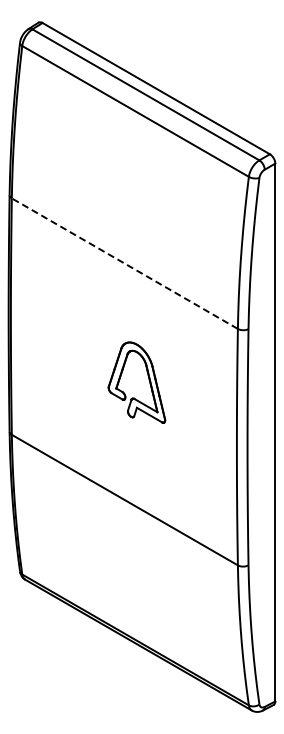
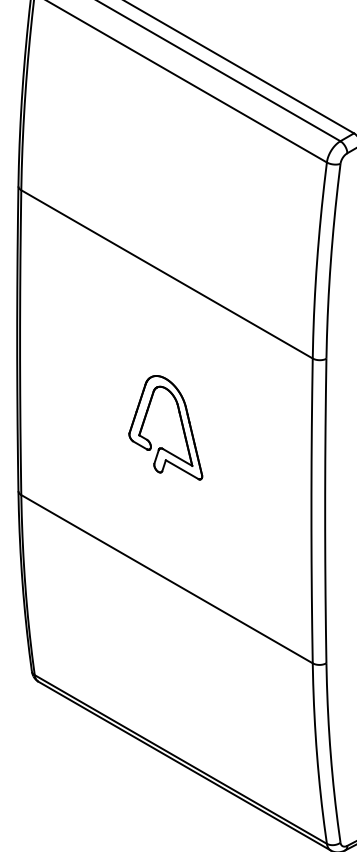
line: (124, 263) -> (166, 274), dashed -> solid
part: (148, 380) -> (180, 425), moved

